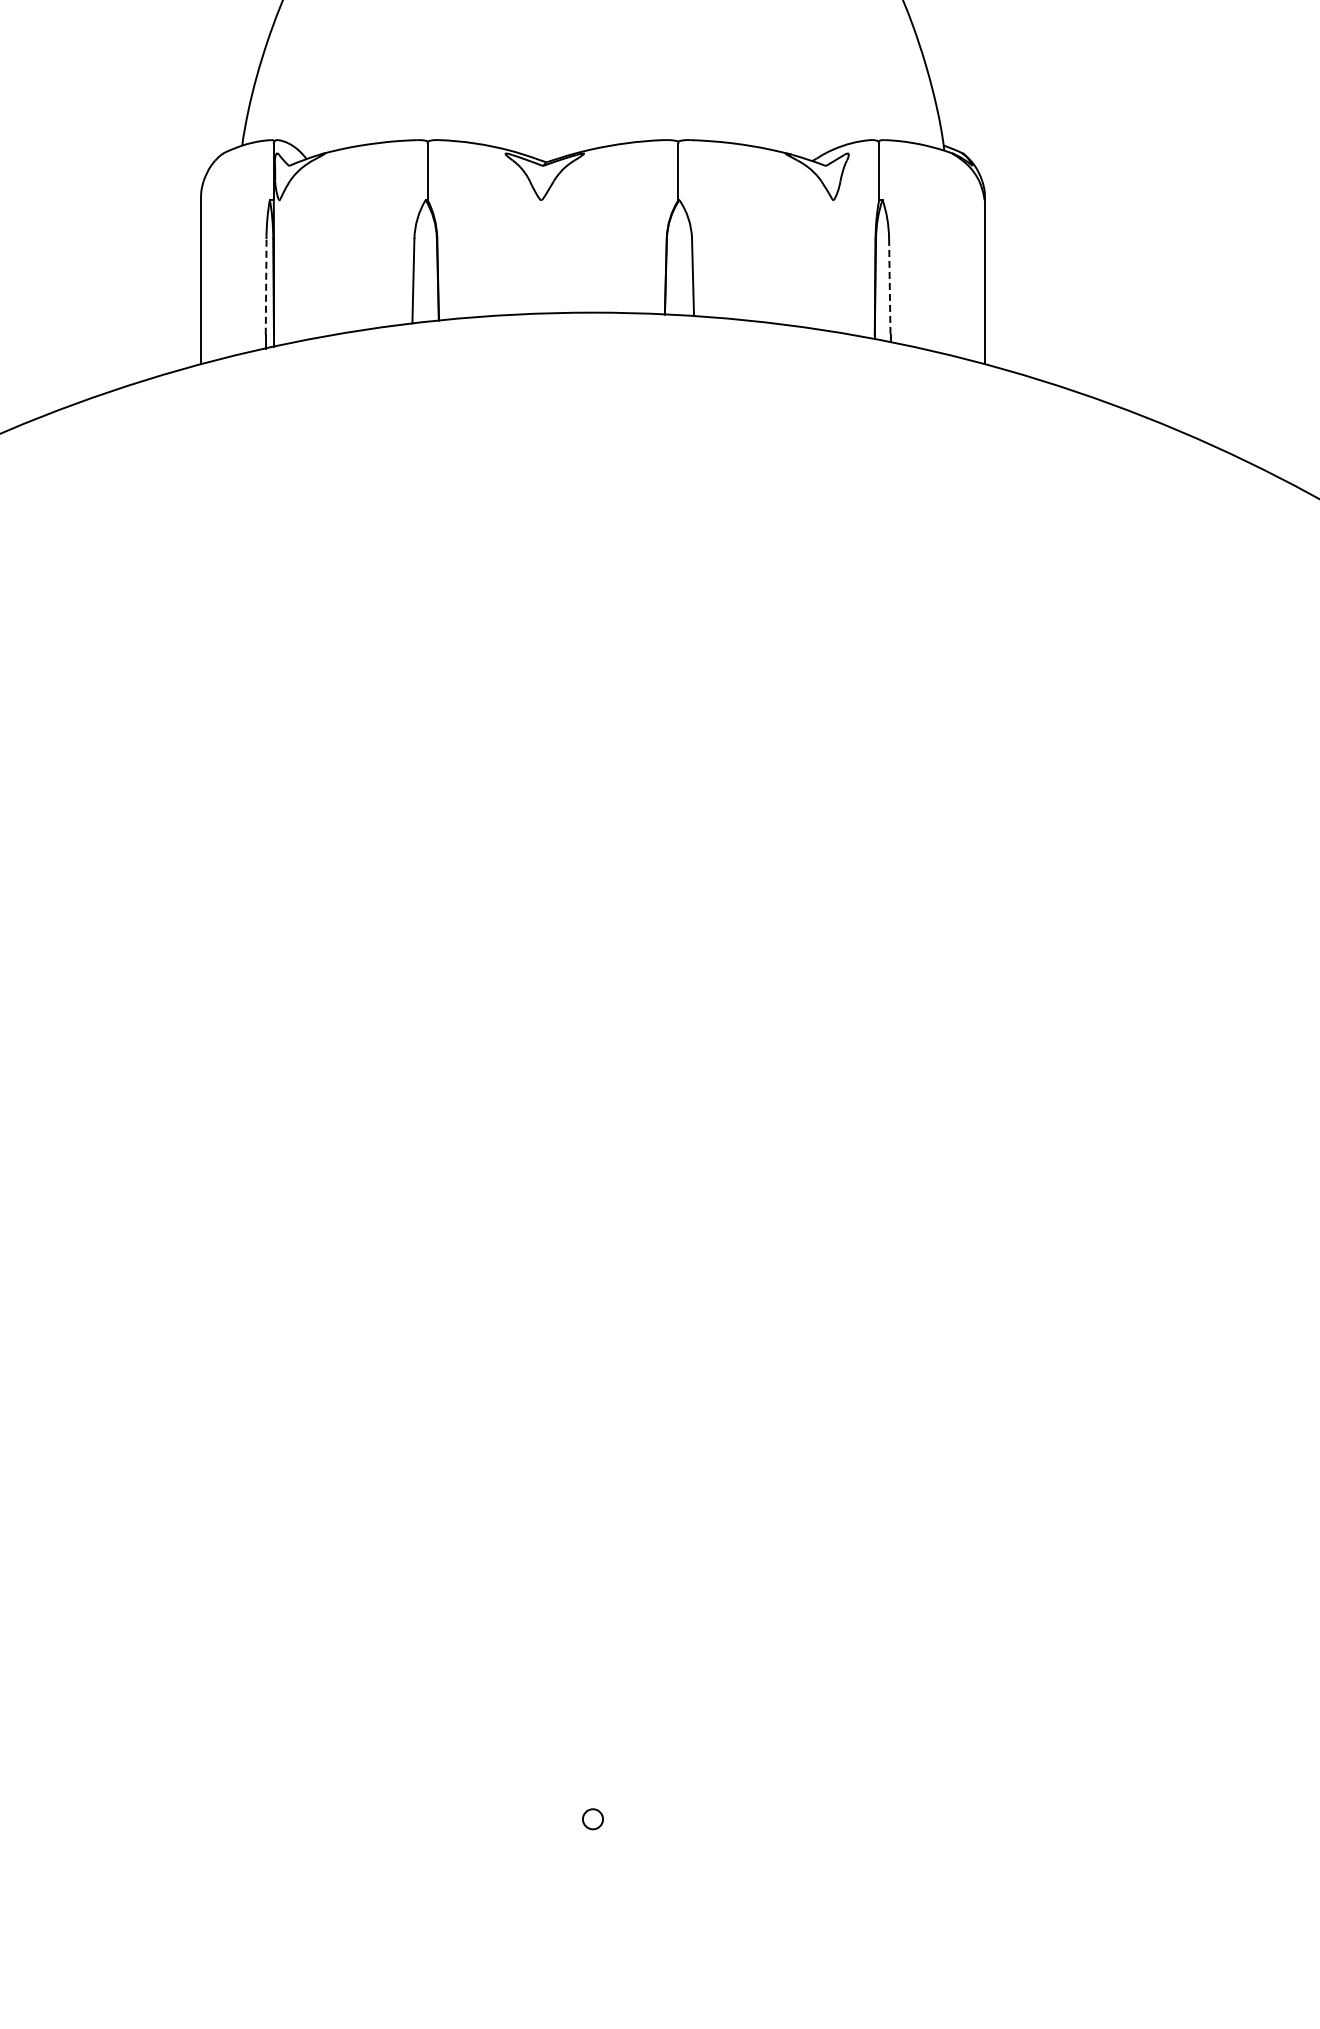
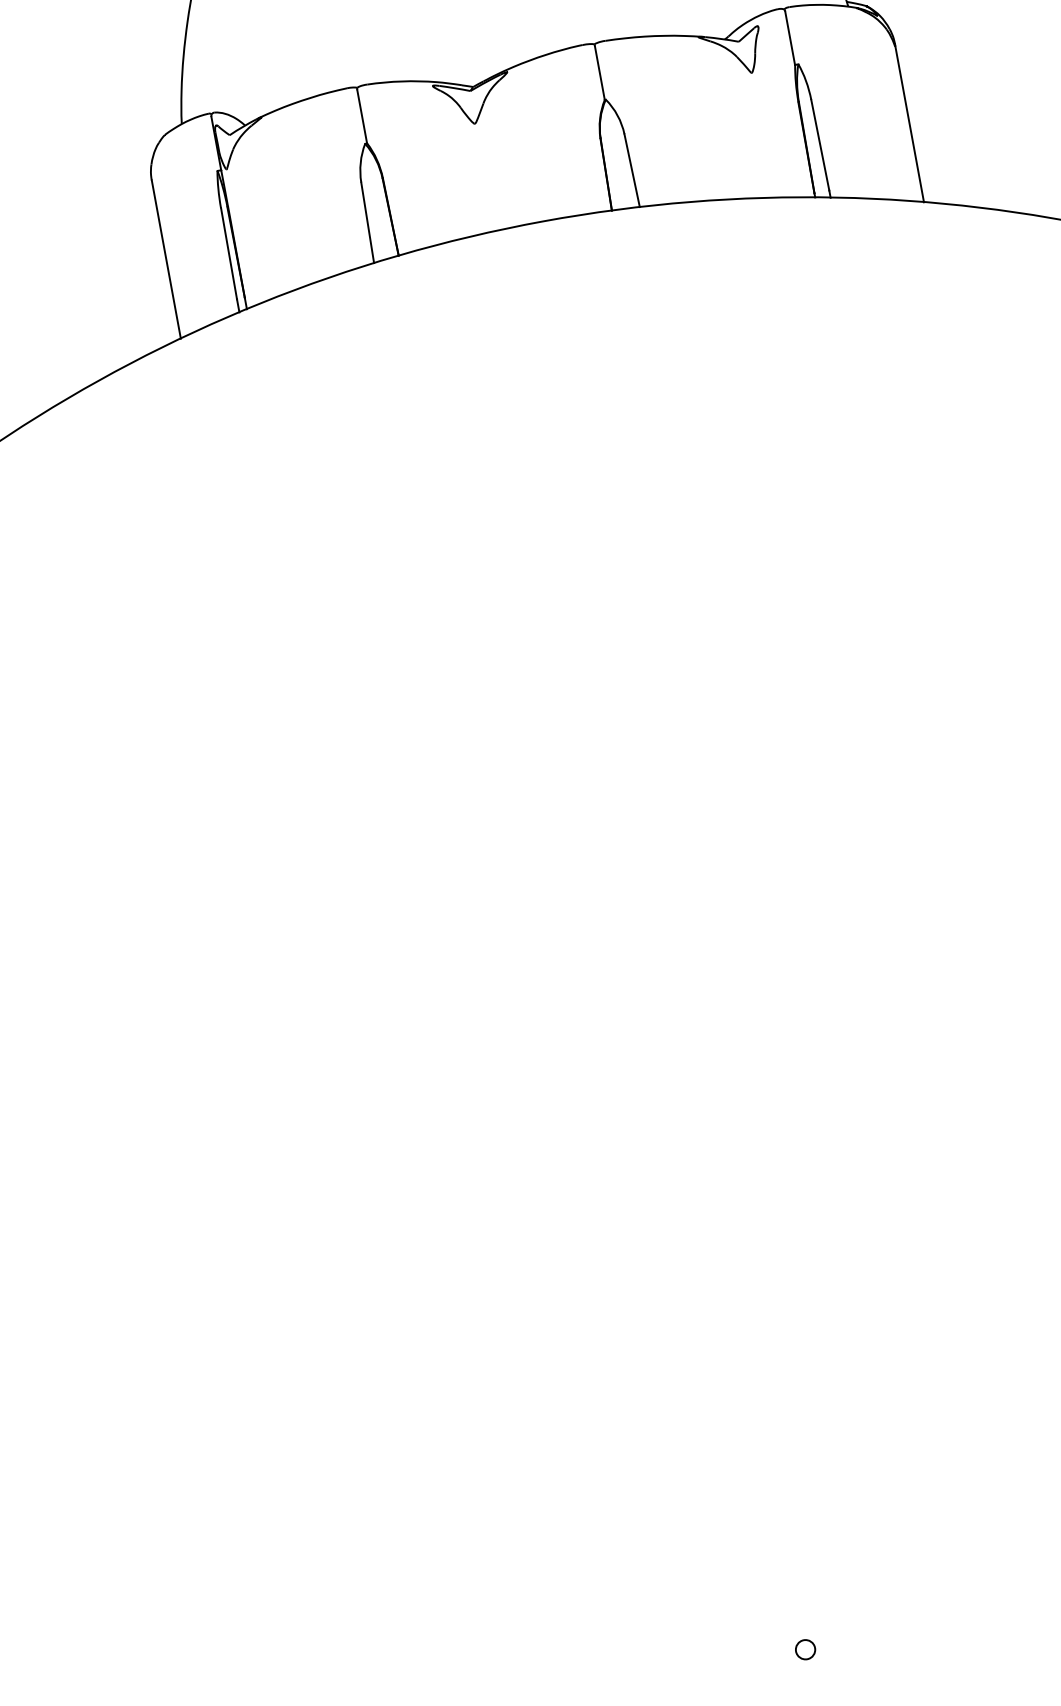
line: (266, 286) -> (229, 253), dashed -> solid
line: (889, 286) -> (819, 144), dashed -> solid

